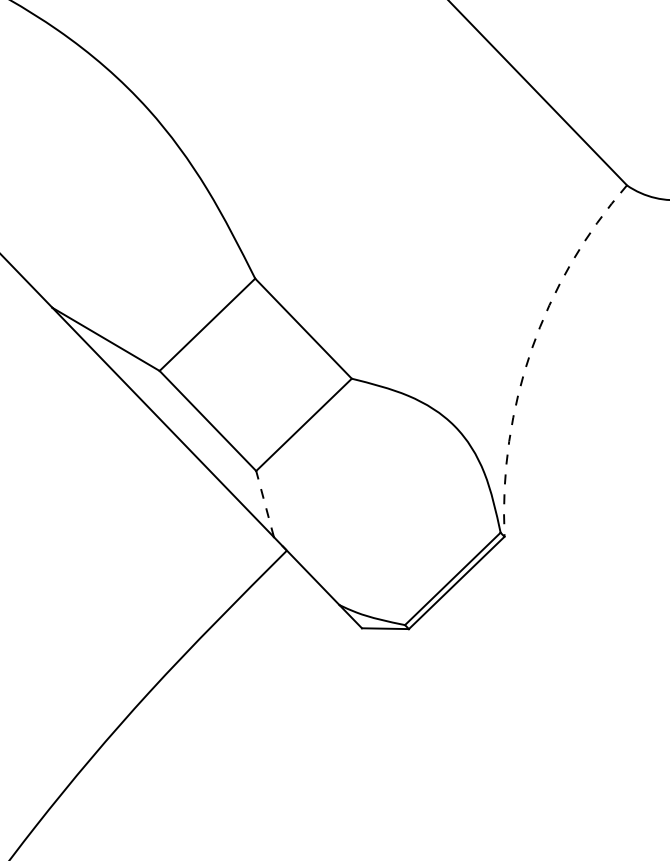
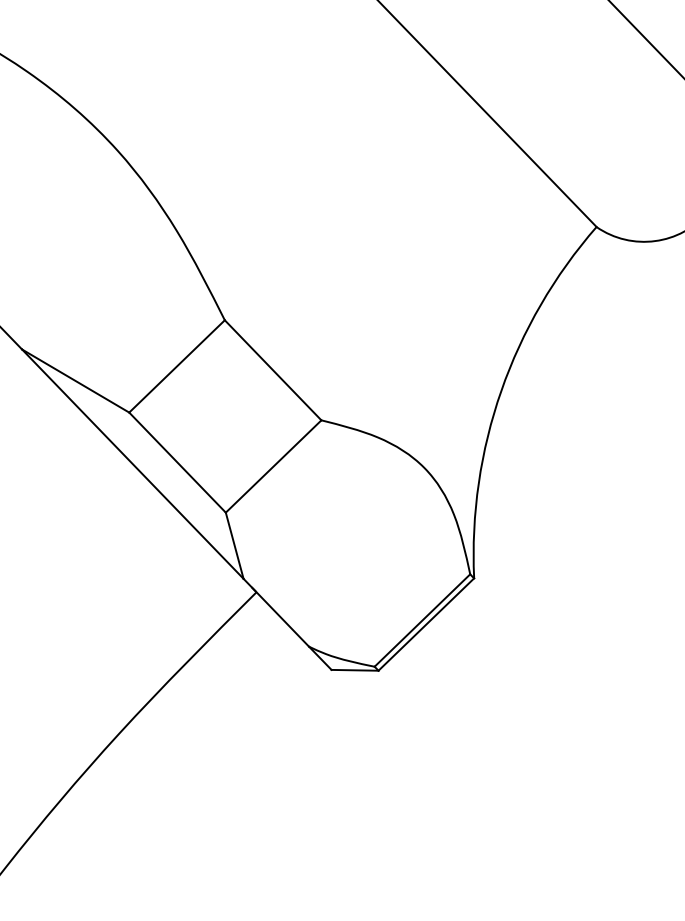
arc: (531, 348) -> (501, 390), dashed -> solid
line: (264, 503) -> (234, 545), dashed -> solid

